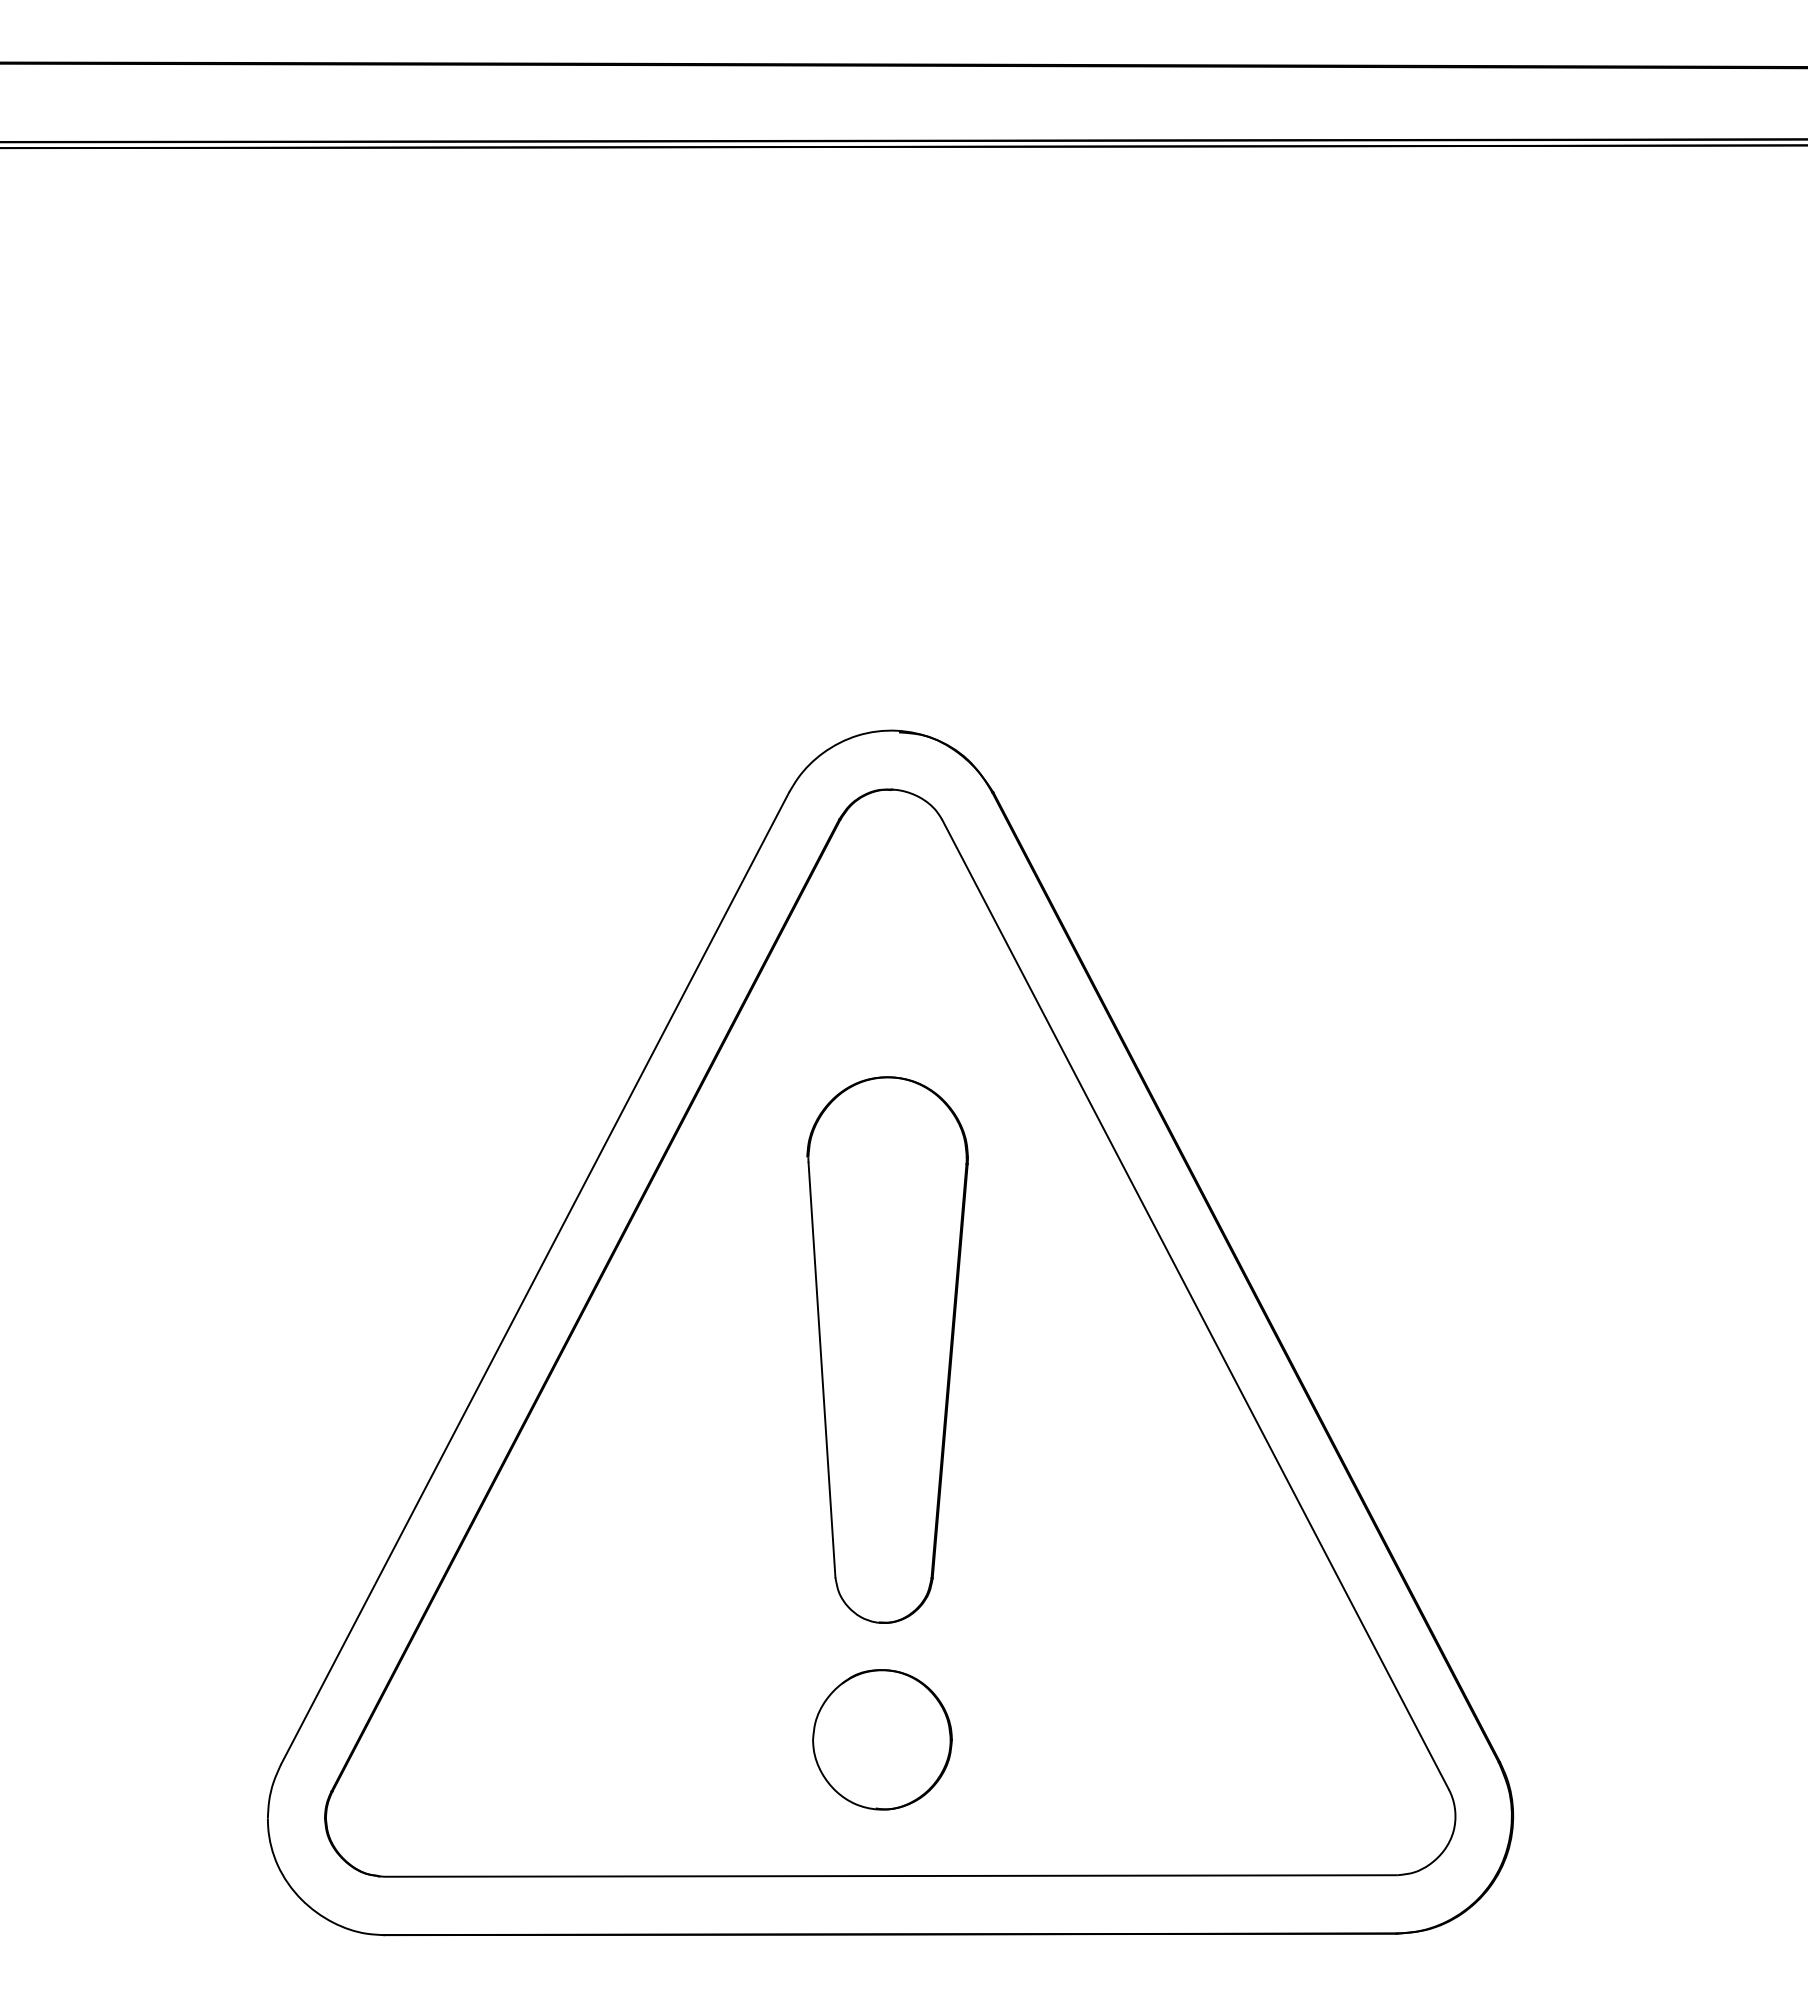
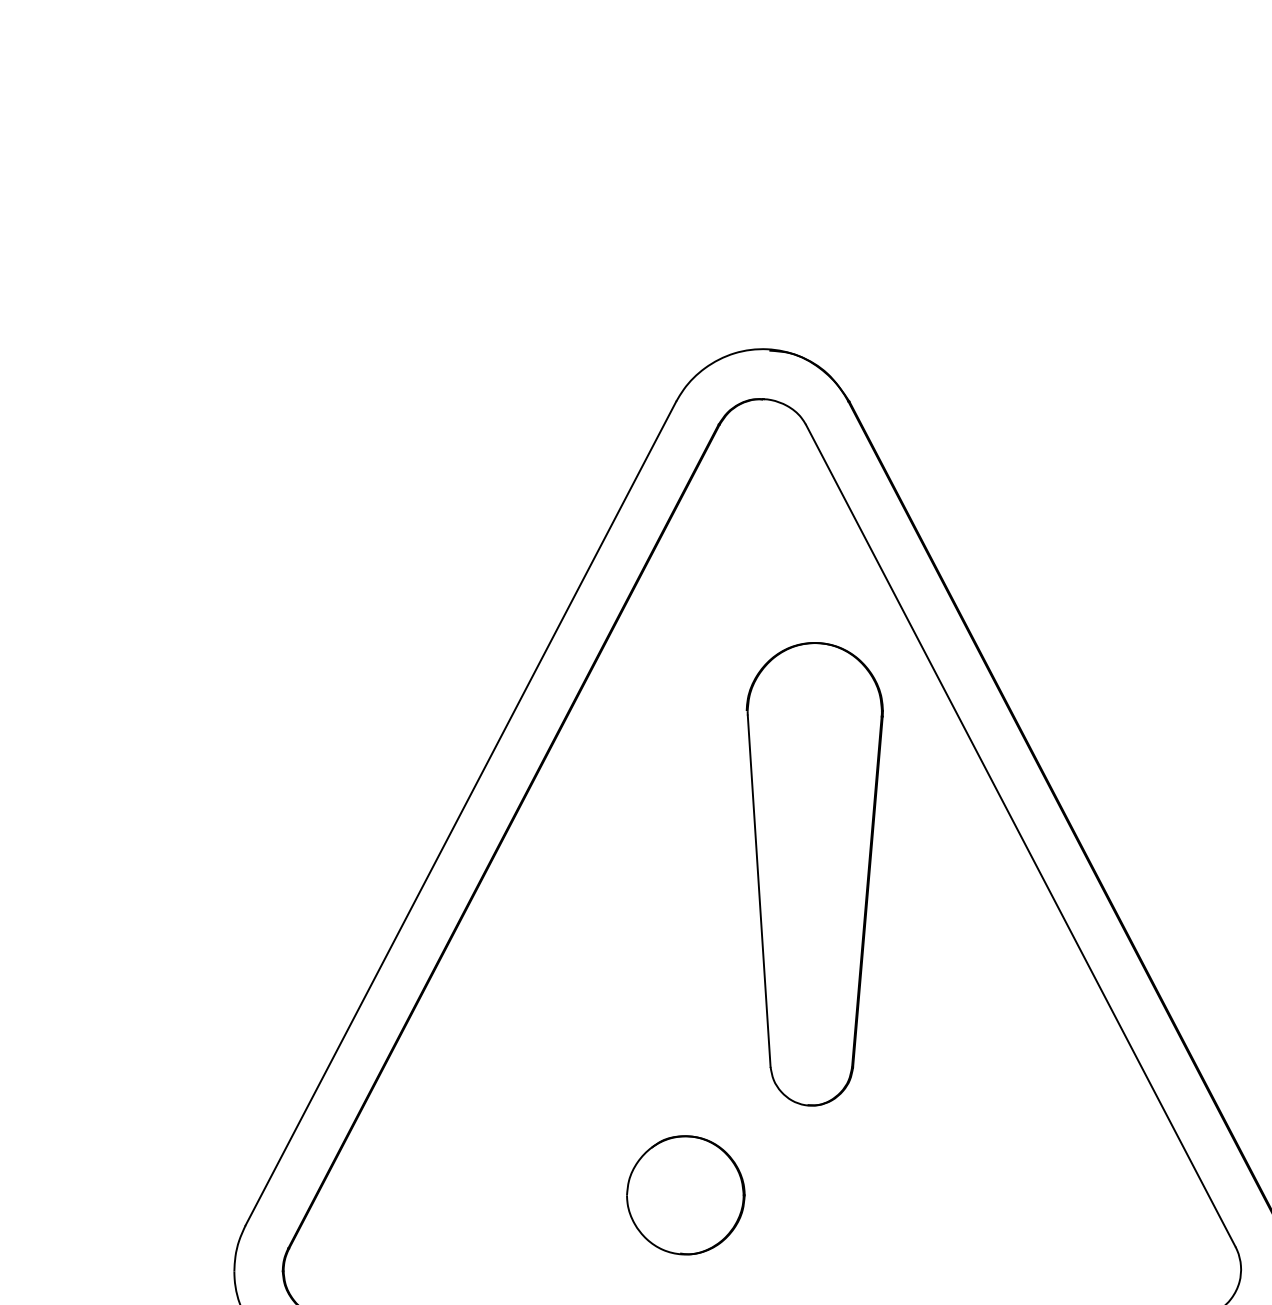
part: (887, 1349) -> (814, 873), moved
part: (882, 1739) -> (685, 1195), moved

